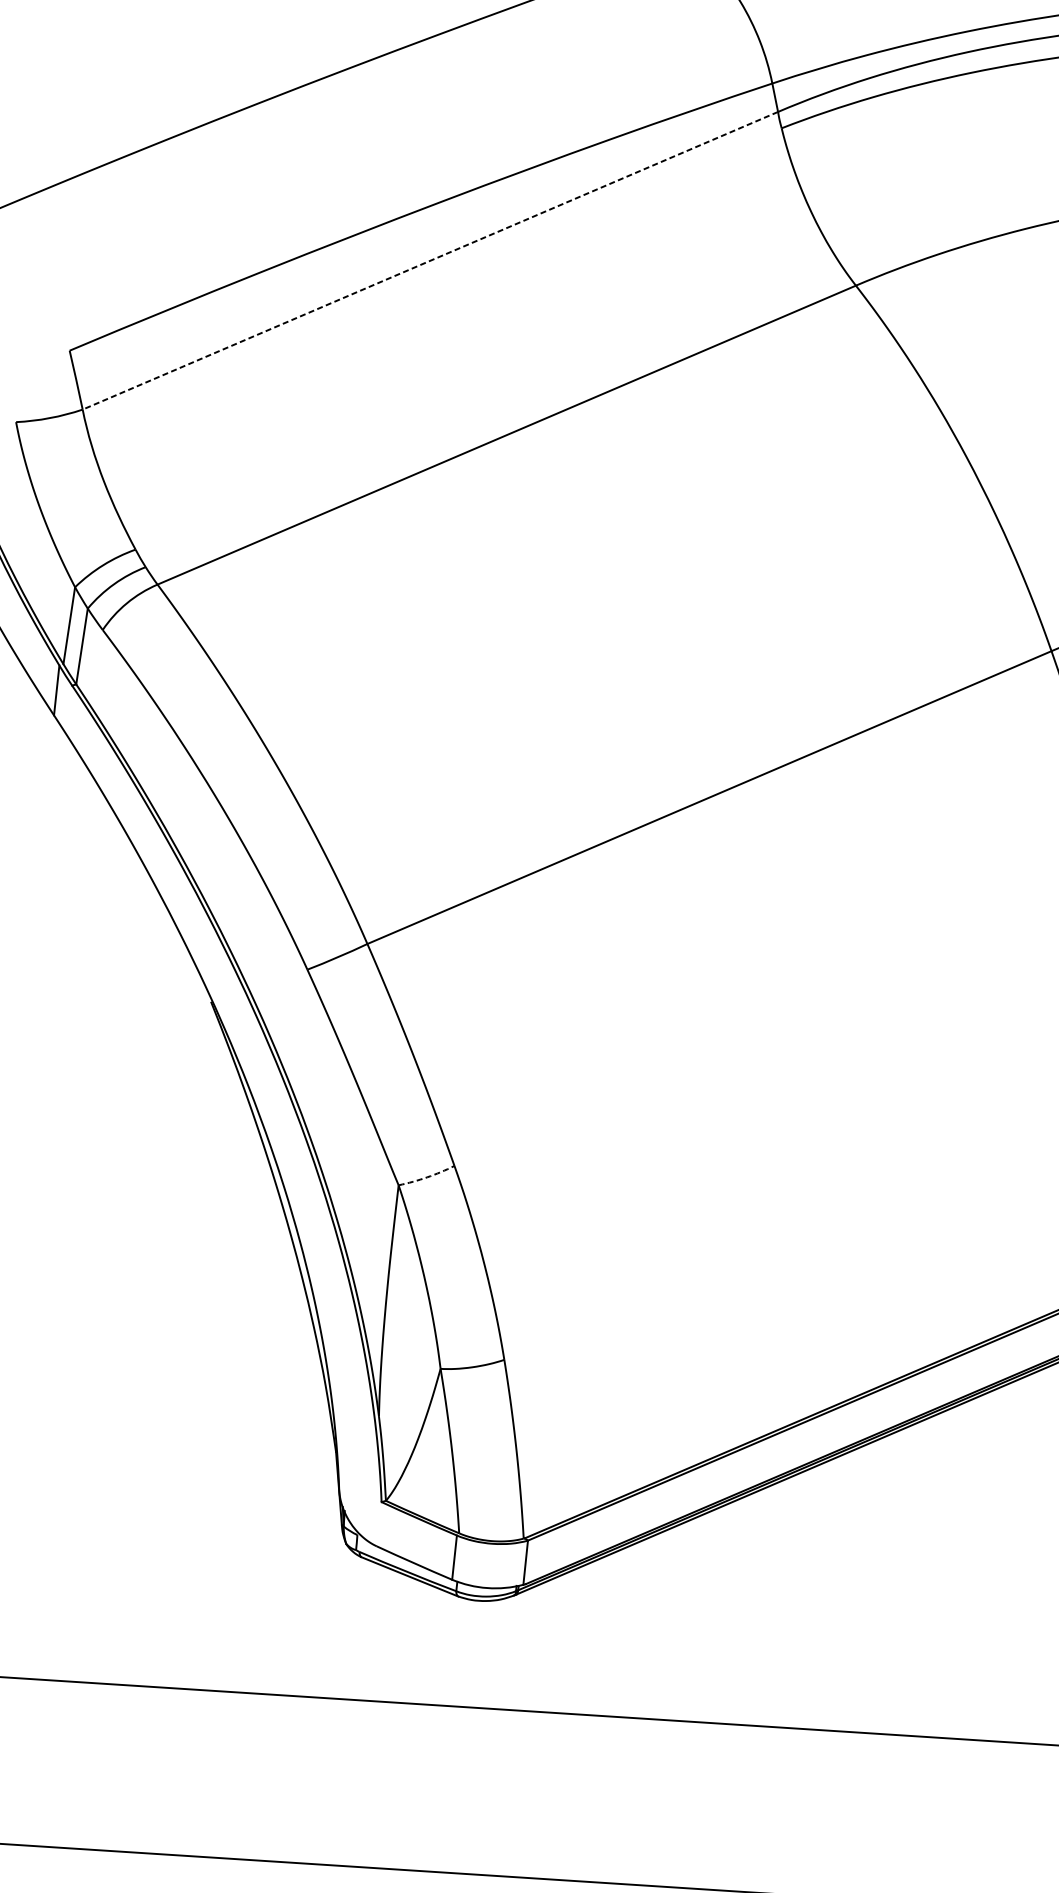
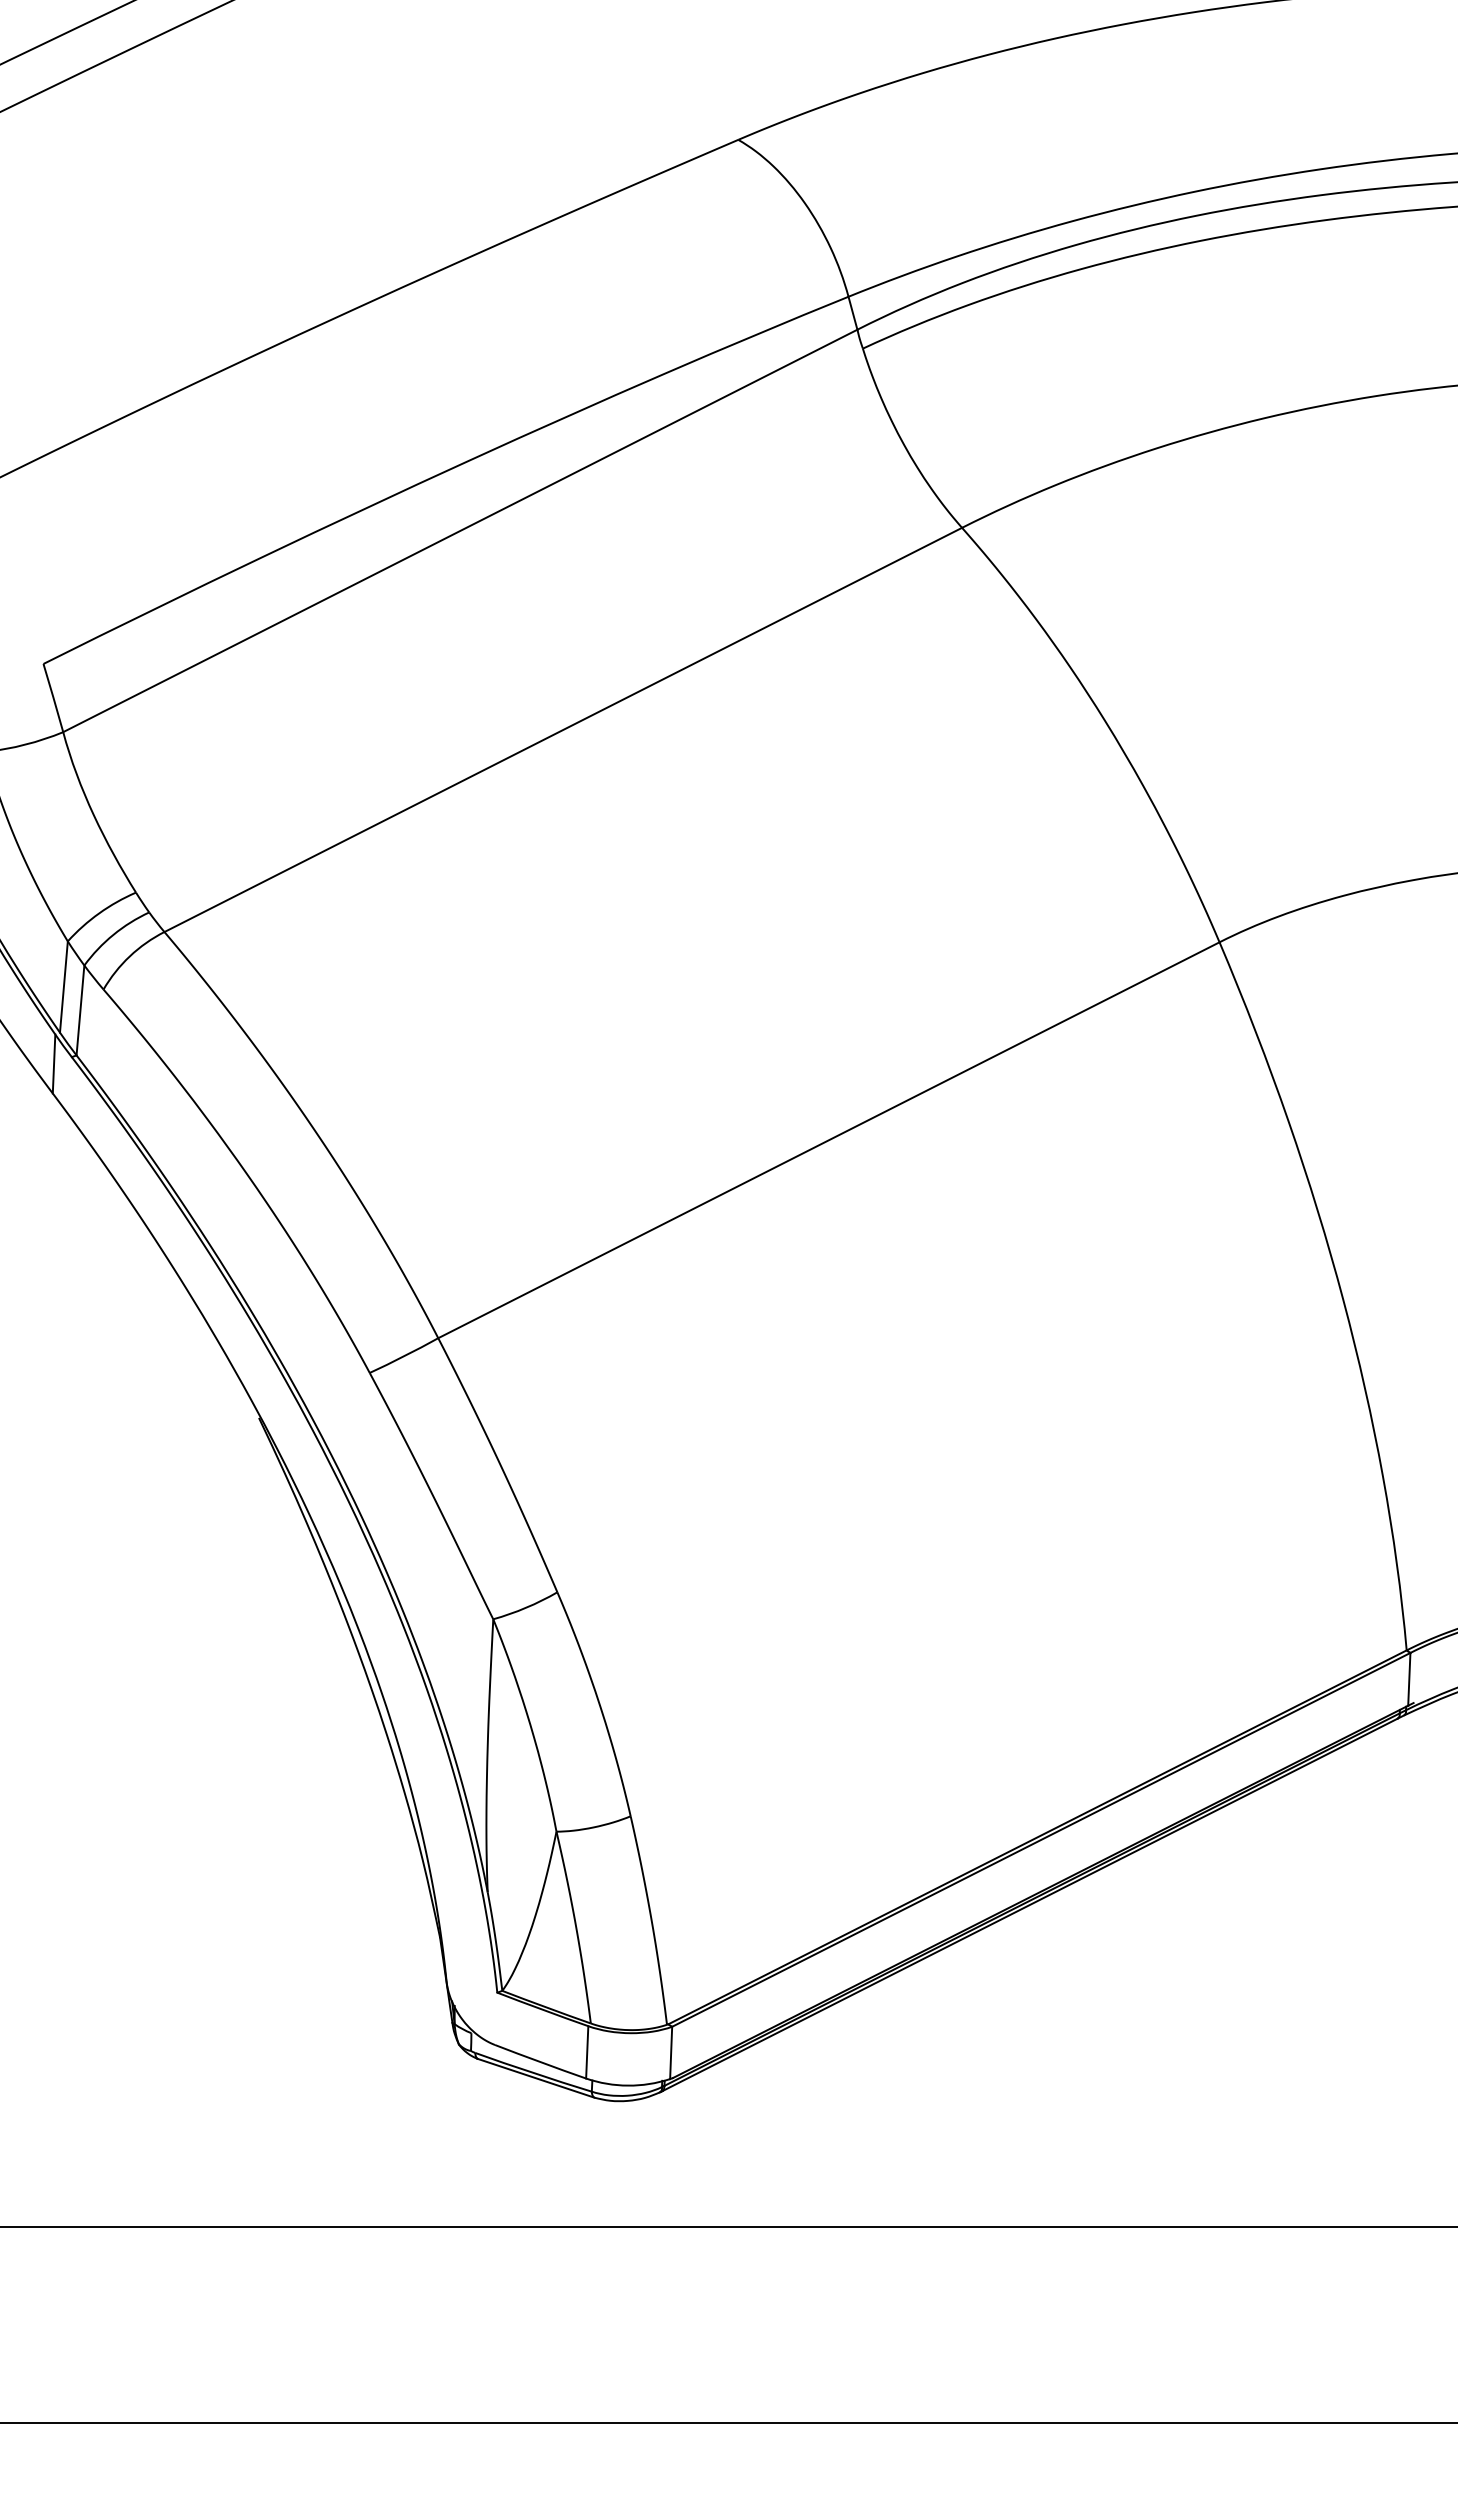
line: (429, 261) -> (459, 531), dashed -> solid
arc: (427, 1177) -> (526, 1607), dashed -> solid

